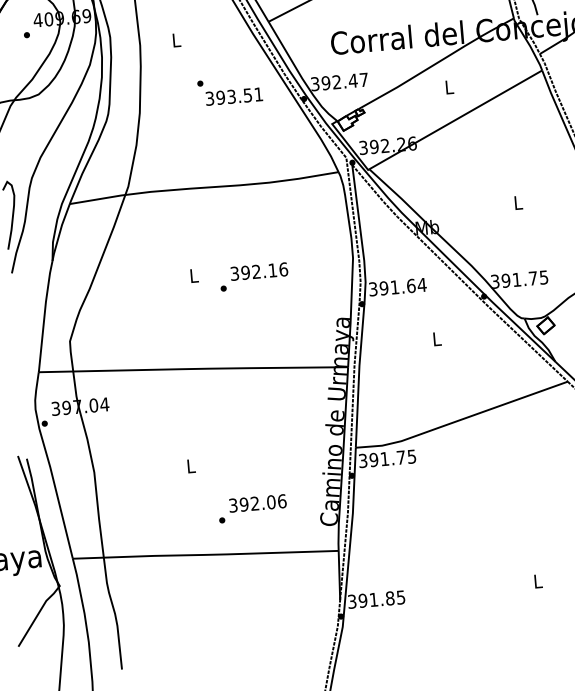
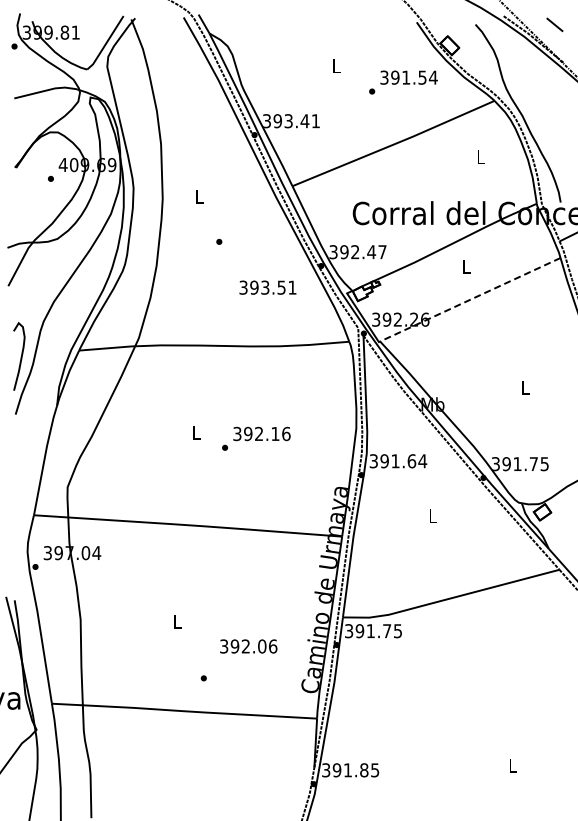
text: (233, 96) -> (267, 287), moved
line: (454, 119) -> (469, 299), solid -> dashed
text: (257, 503) -> (248, 646), moved

